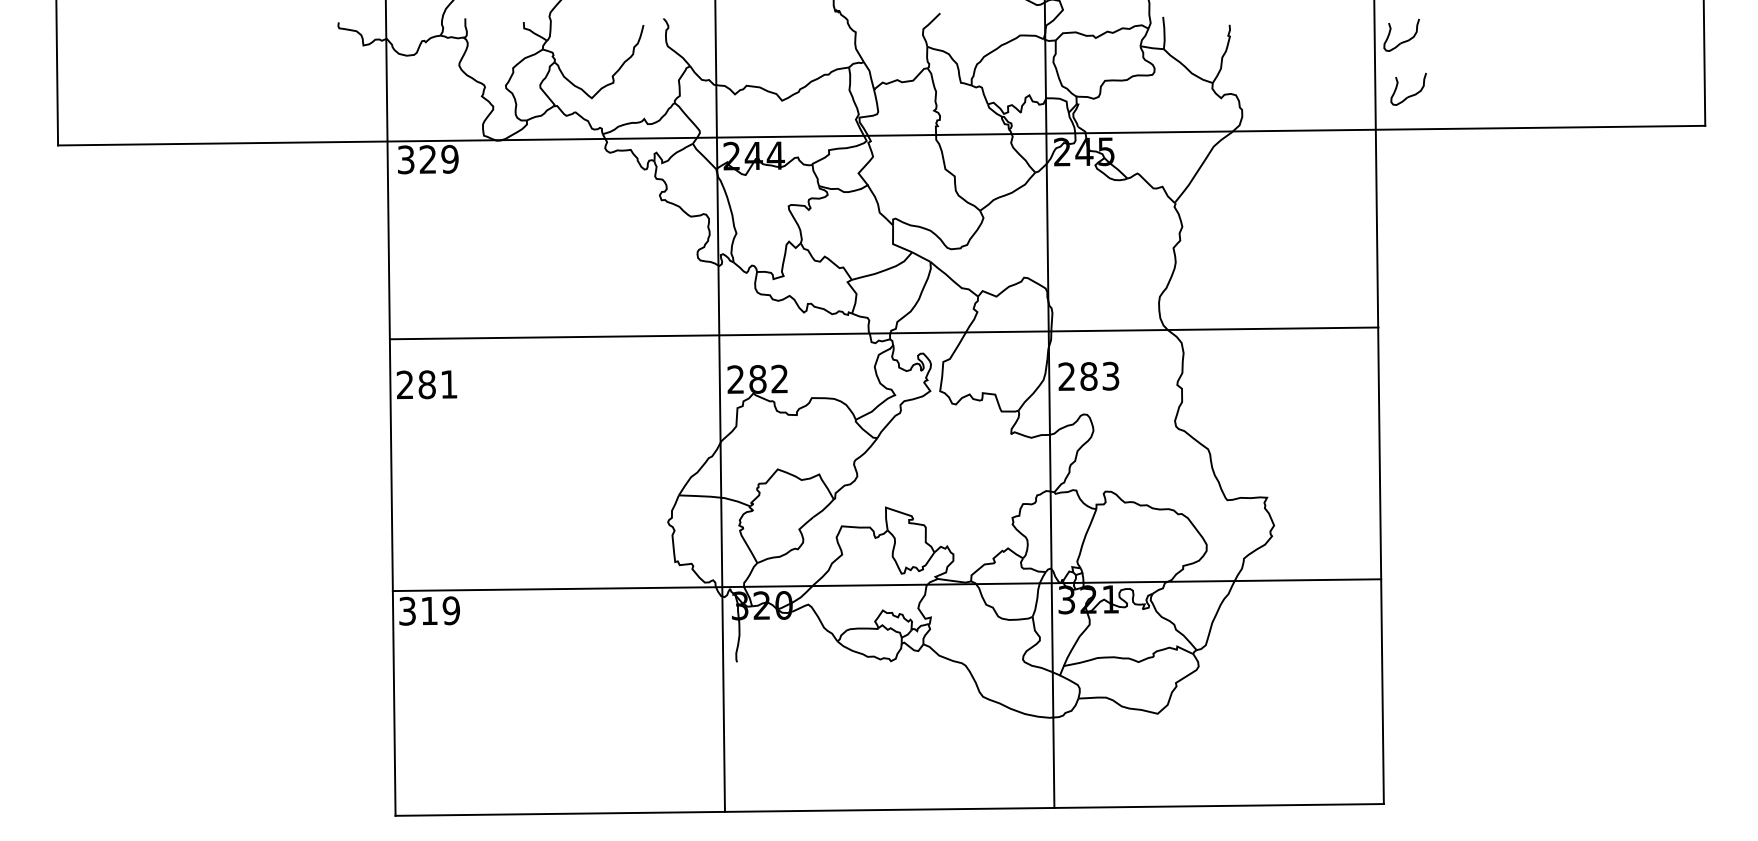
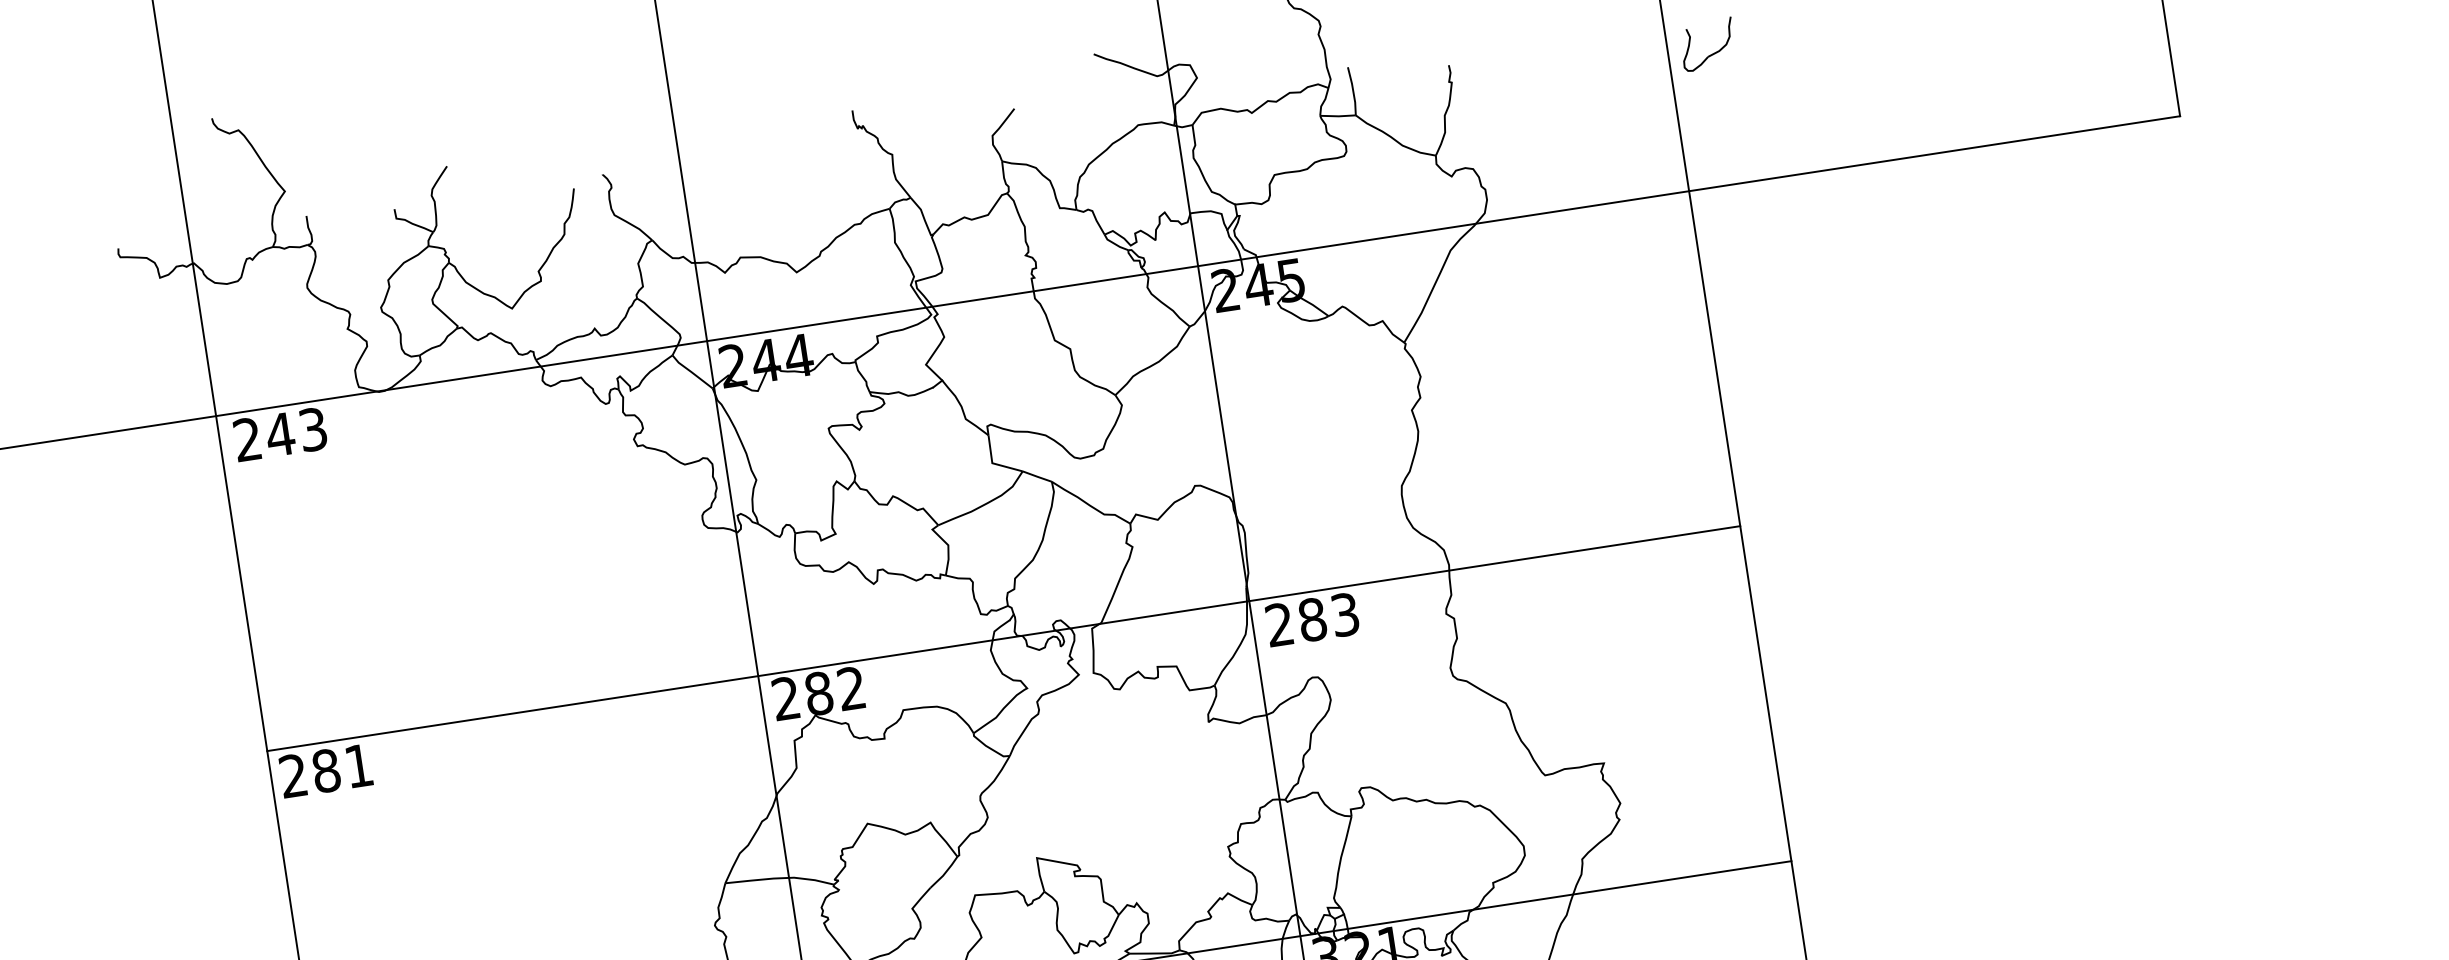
part: (1409, 95) -> (1732, 132), removed
text: (427, 159) -> (279, 434), 329 -> 243
line: (884, 333) -> (1004, 638), moved

